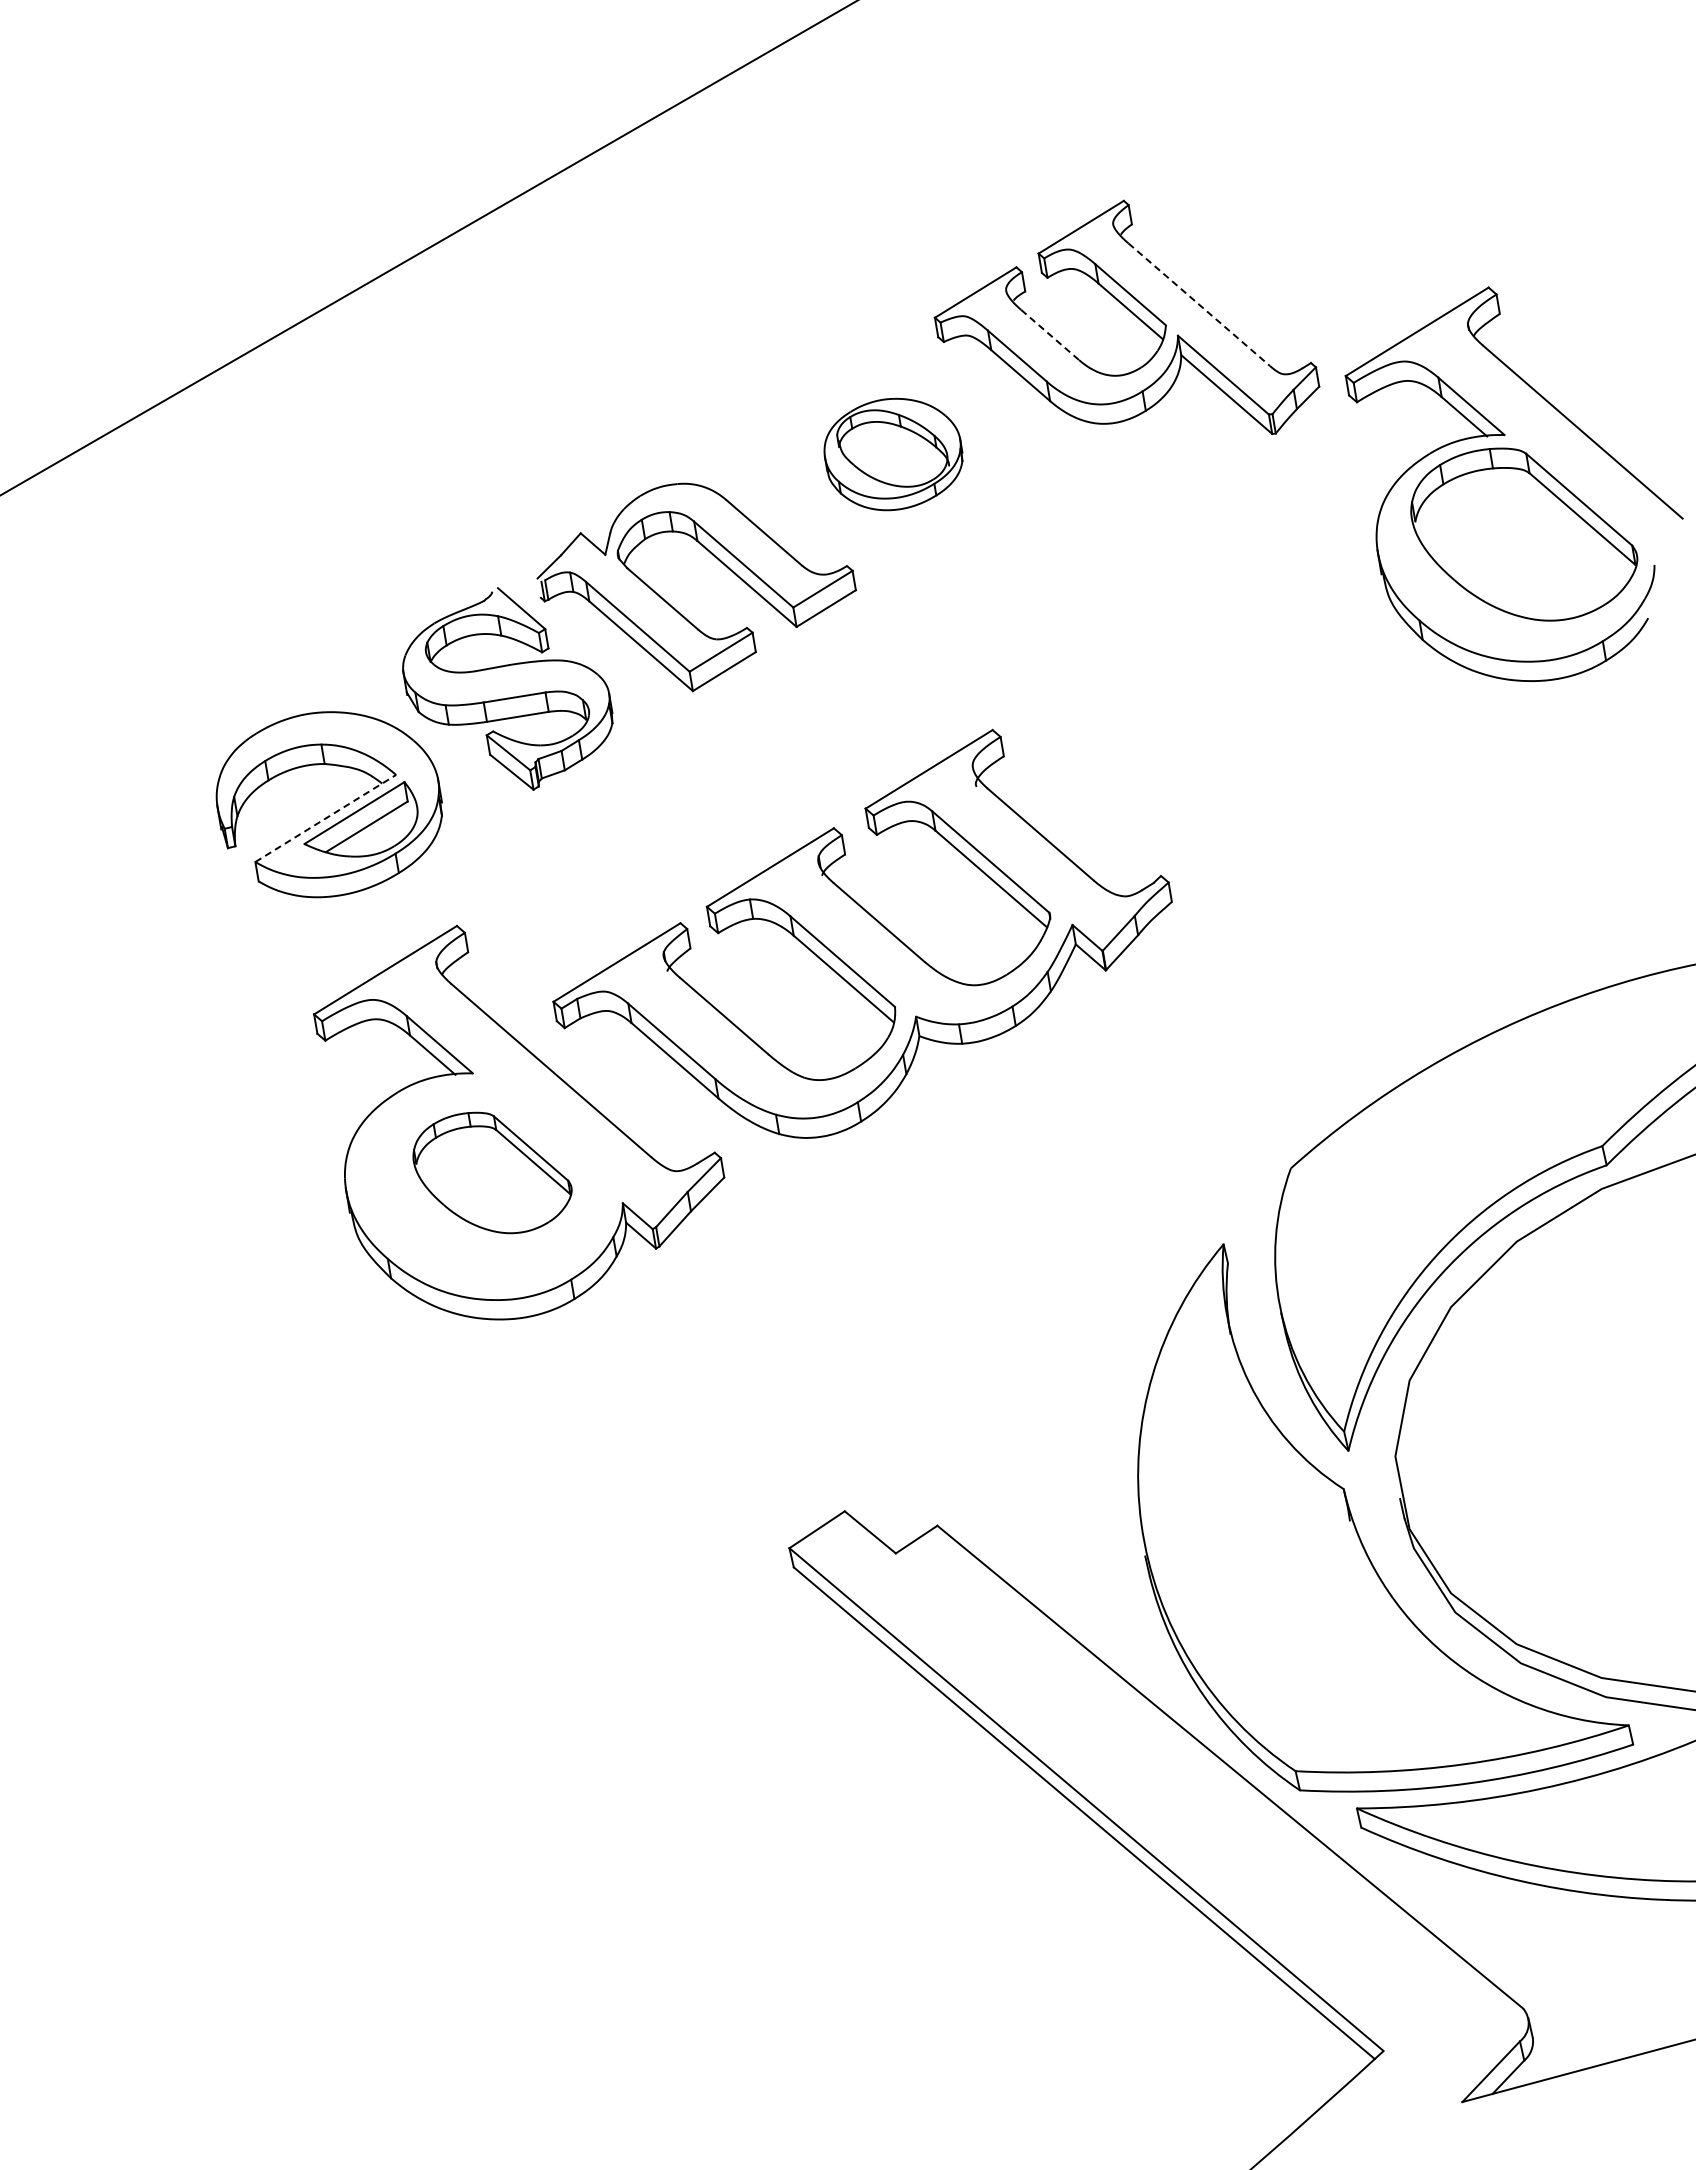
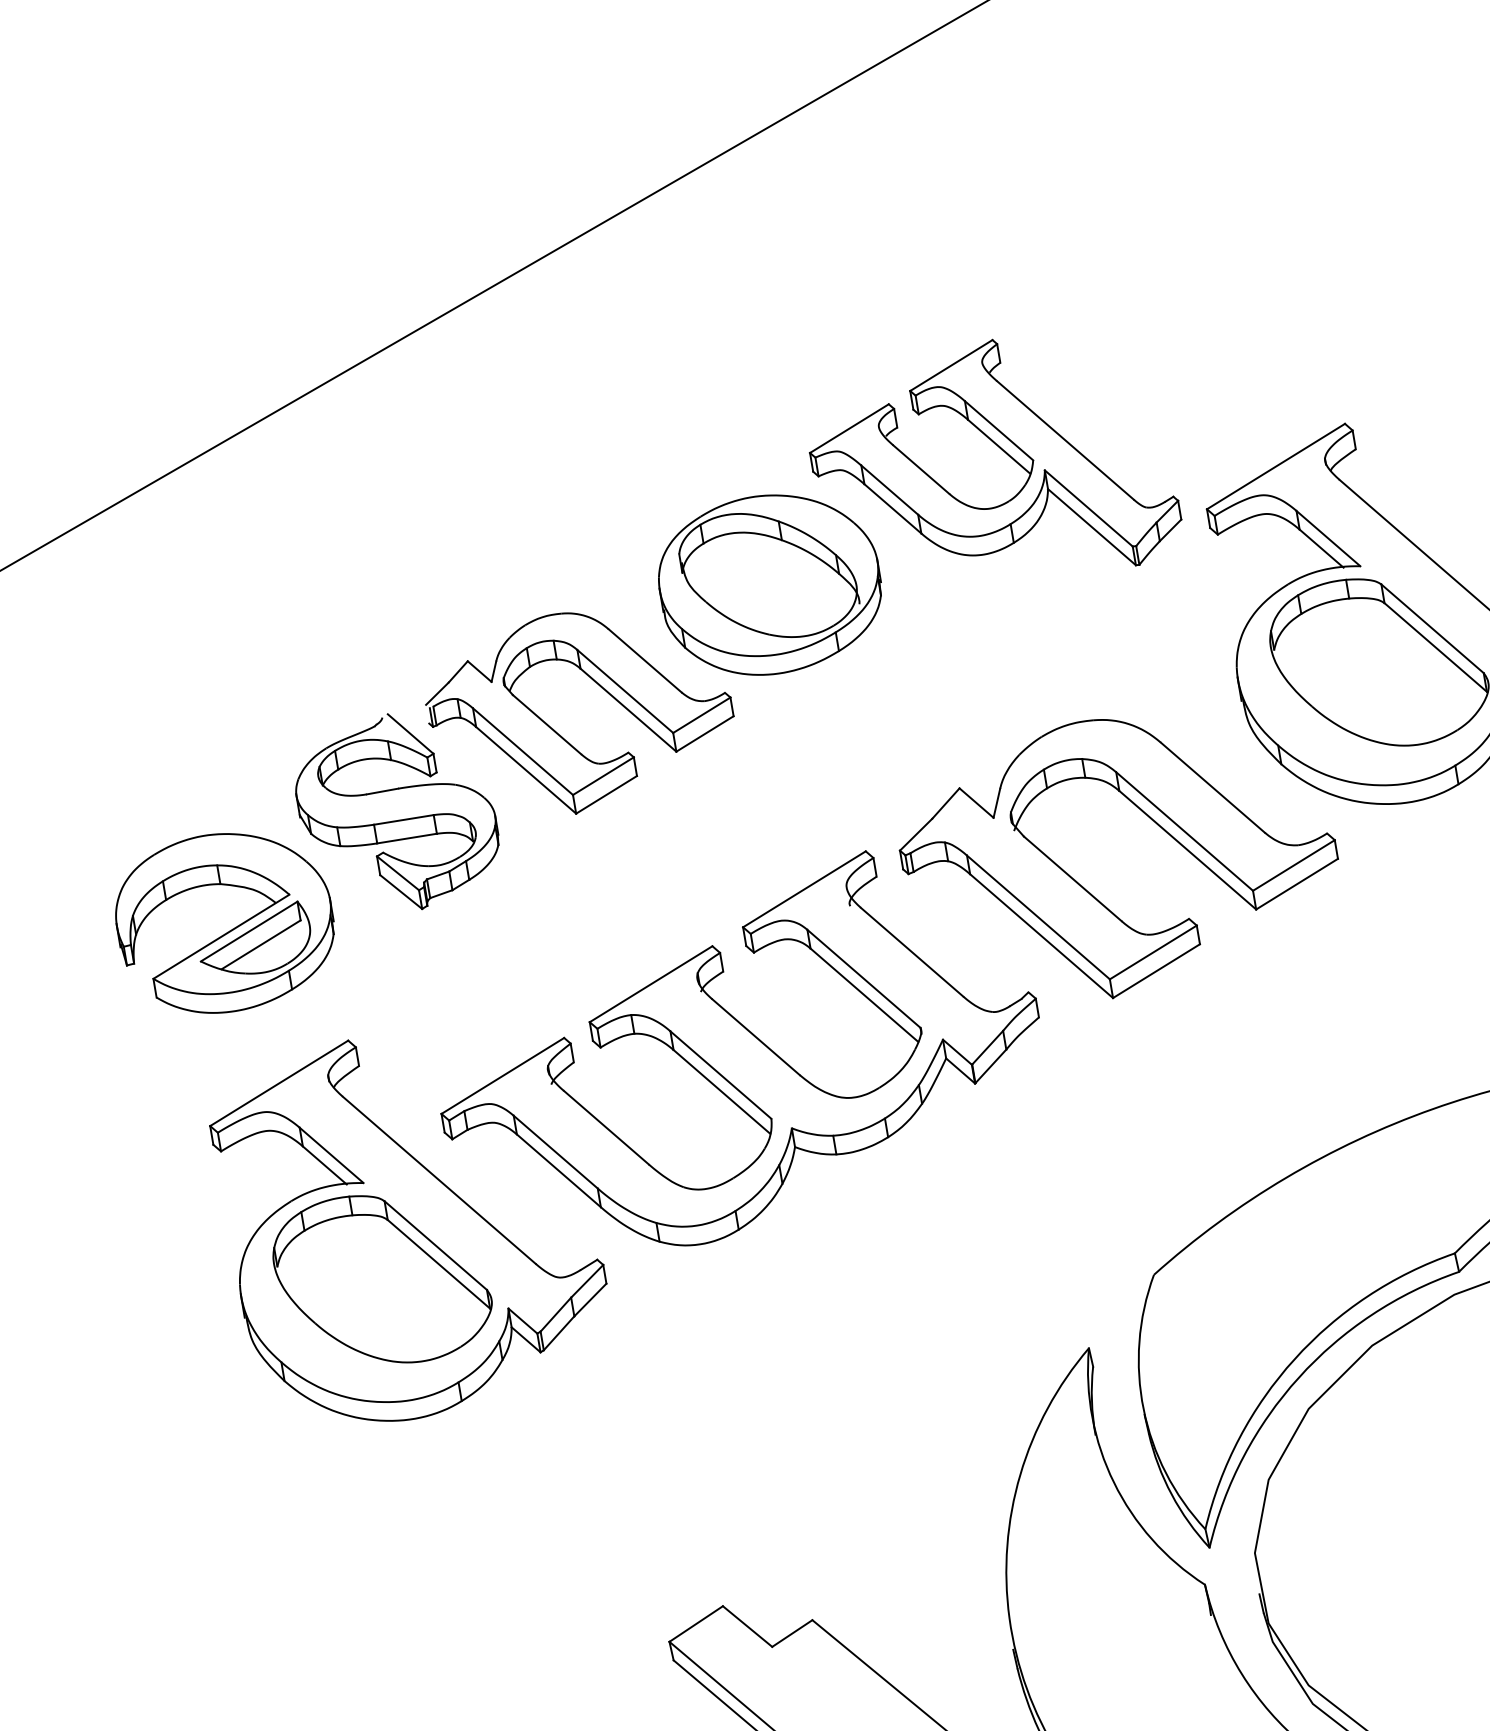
line: (1199, 304) -> (1065, 440), dashed -> solid
line: (1050, 335) -> (921, 470), dashed -> solid
part: (893, 454) -> (769, 585), size x1.67
part: (1228, 775) -> (1093, 895), added
line: (325, 818) -> (221, 936), dashed -> solid
part: (492, 1172) -> (382, 1278), size x1.43

